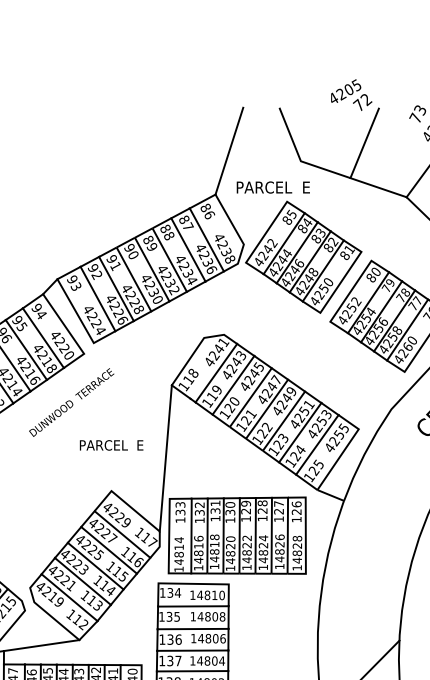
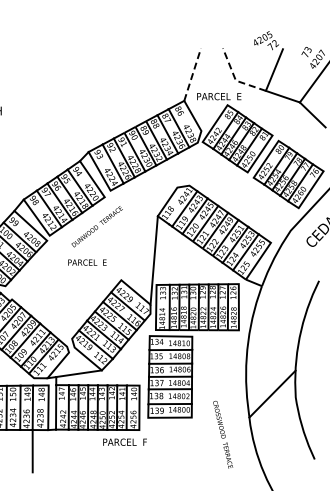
line: (229, 151) -> (192, 74), solid -> dashed
line: (300, 157) -> (235, 78), solid -> dashed
text: (111, 445) -> (87, 262), moved

